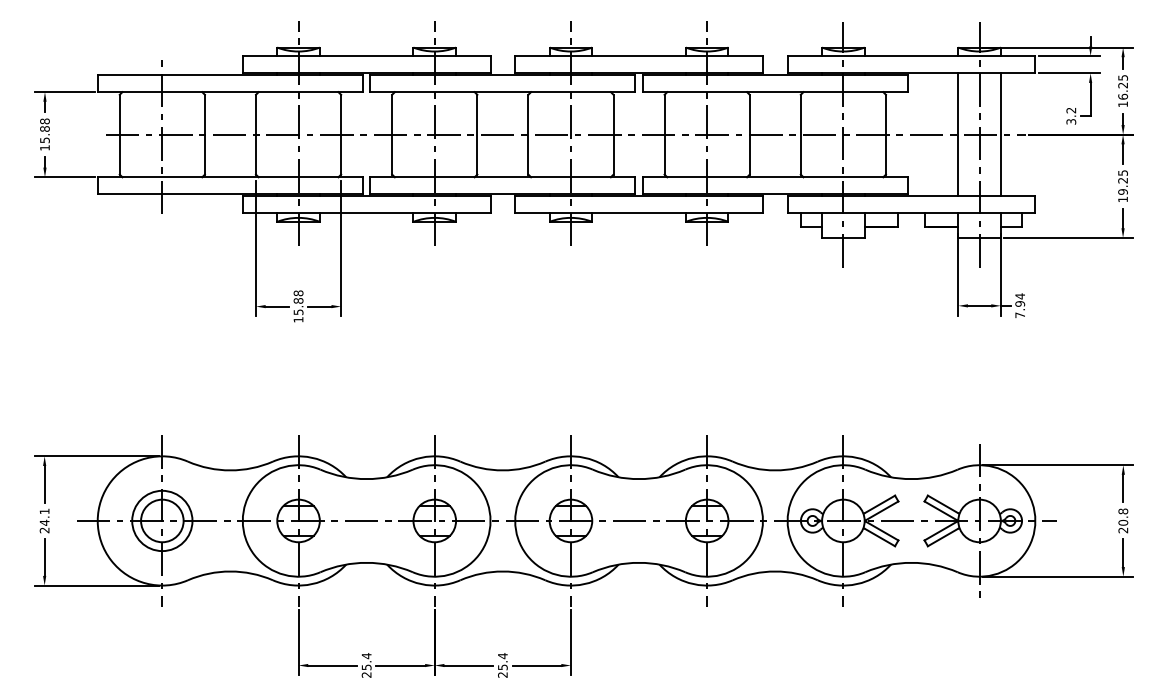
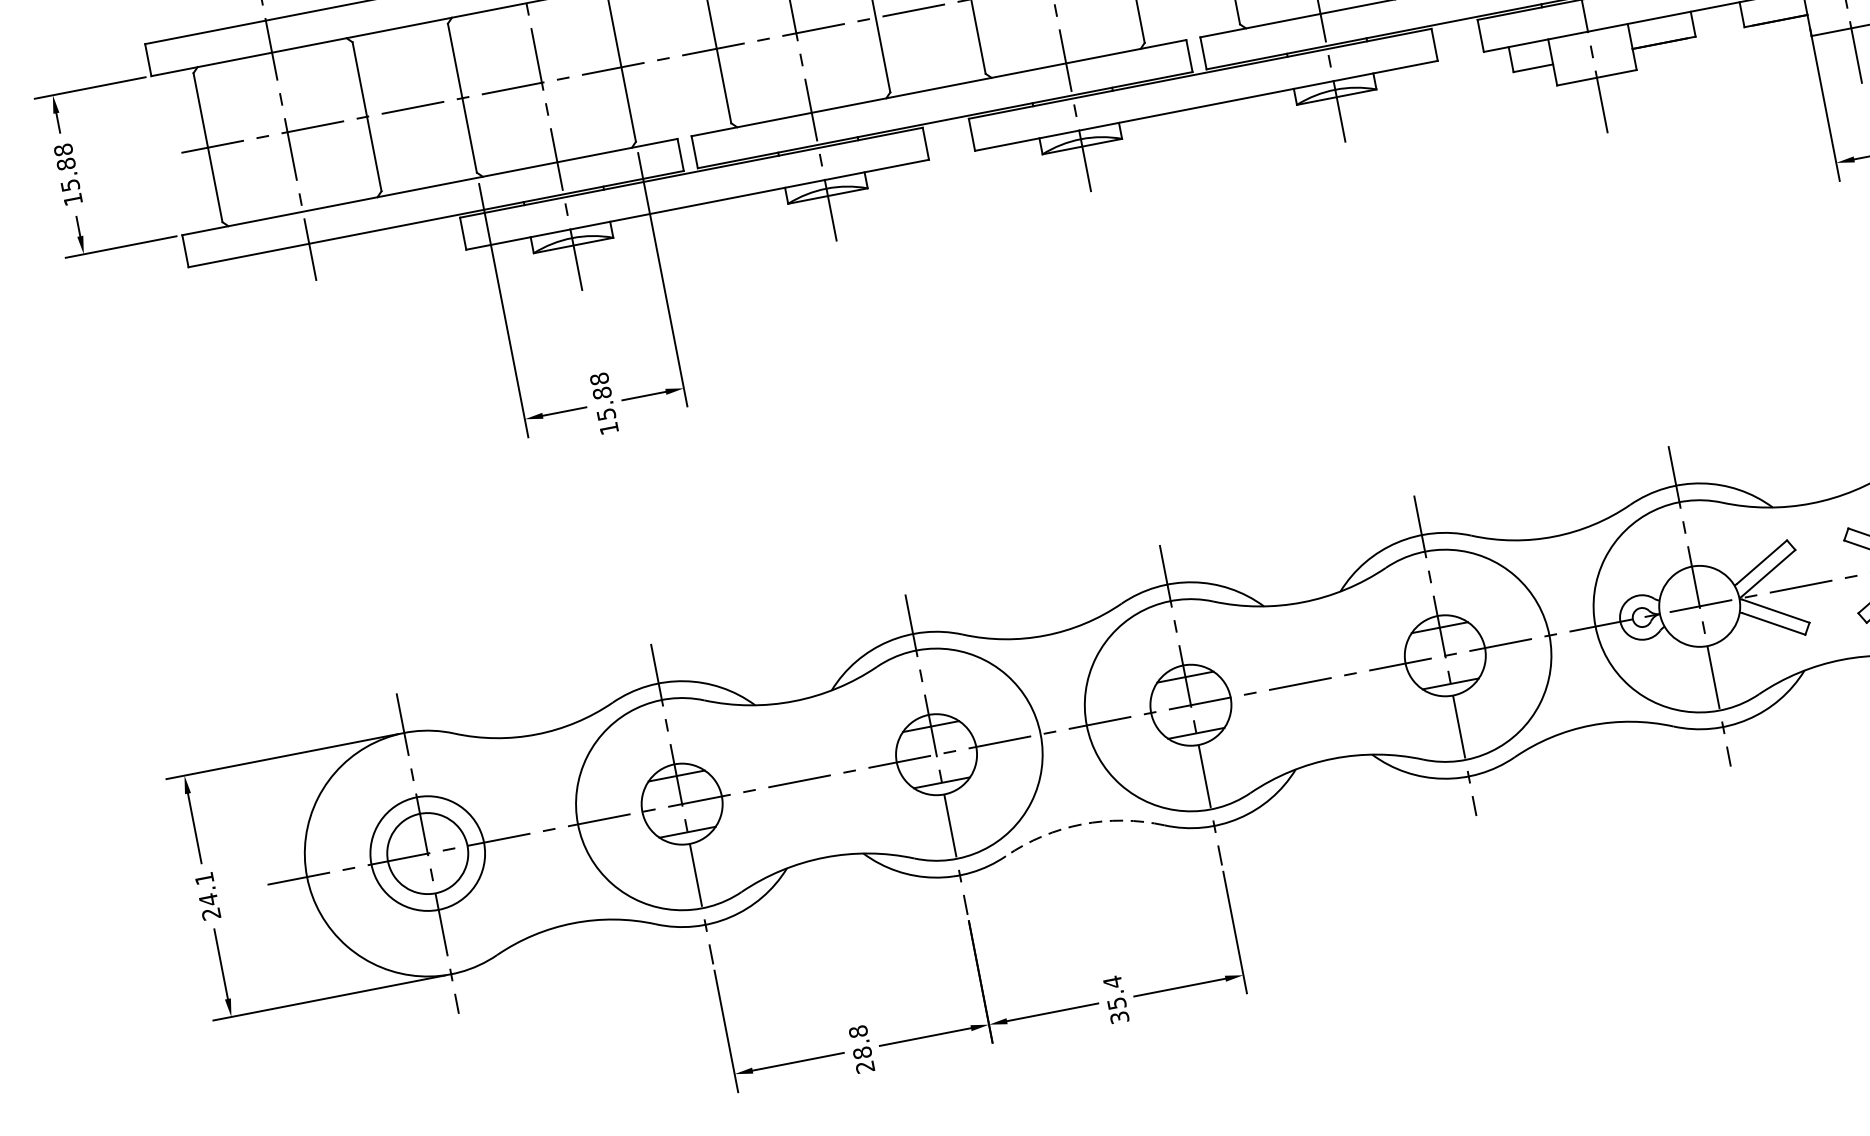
arc: (502, 571) -> (1081, 824), solid -> dashed
text: (366, 661) -> (860, 1041), 25.4 -> 28.8
text: (502, 674) -> (1118, 1016), 25.4 -> 35.4

